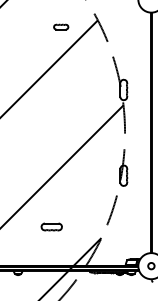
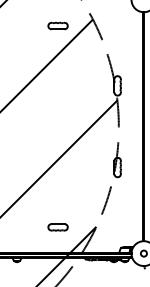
part: (60, 26) -> (57, 25), size x1.43
part: (51, 227) -> (57, 227), moved

